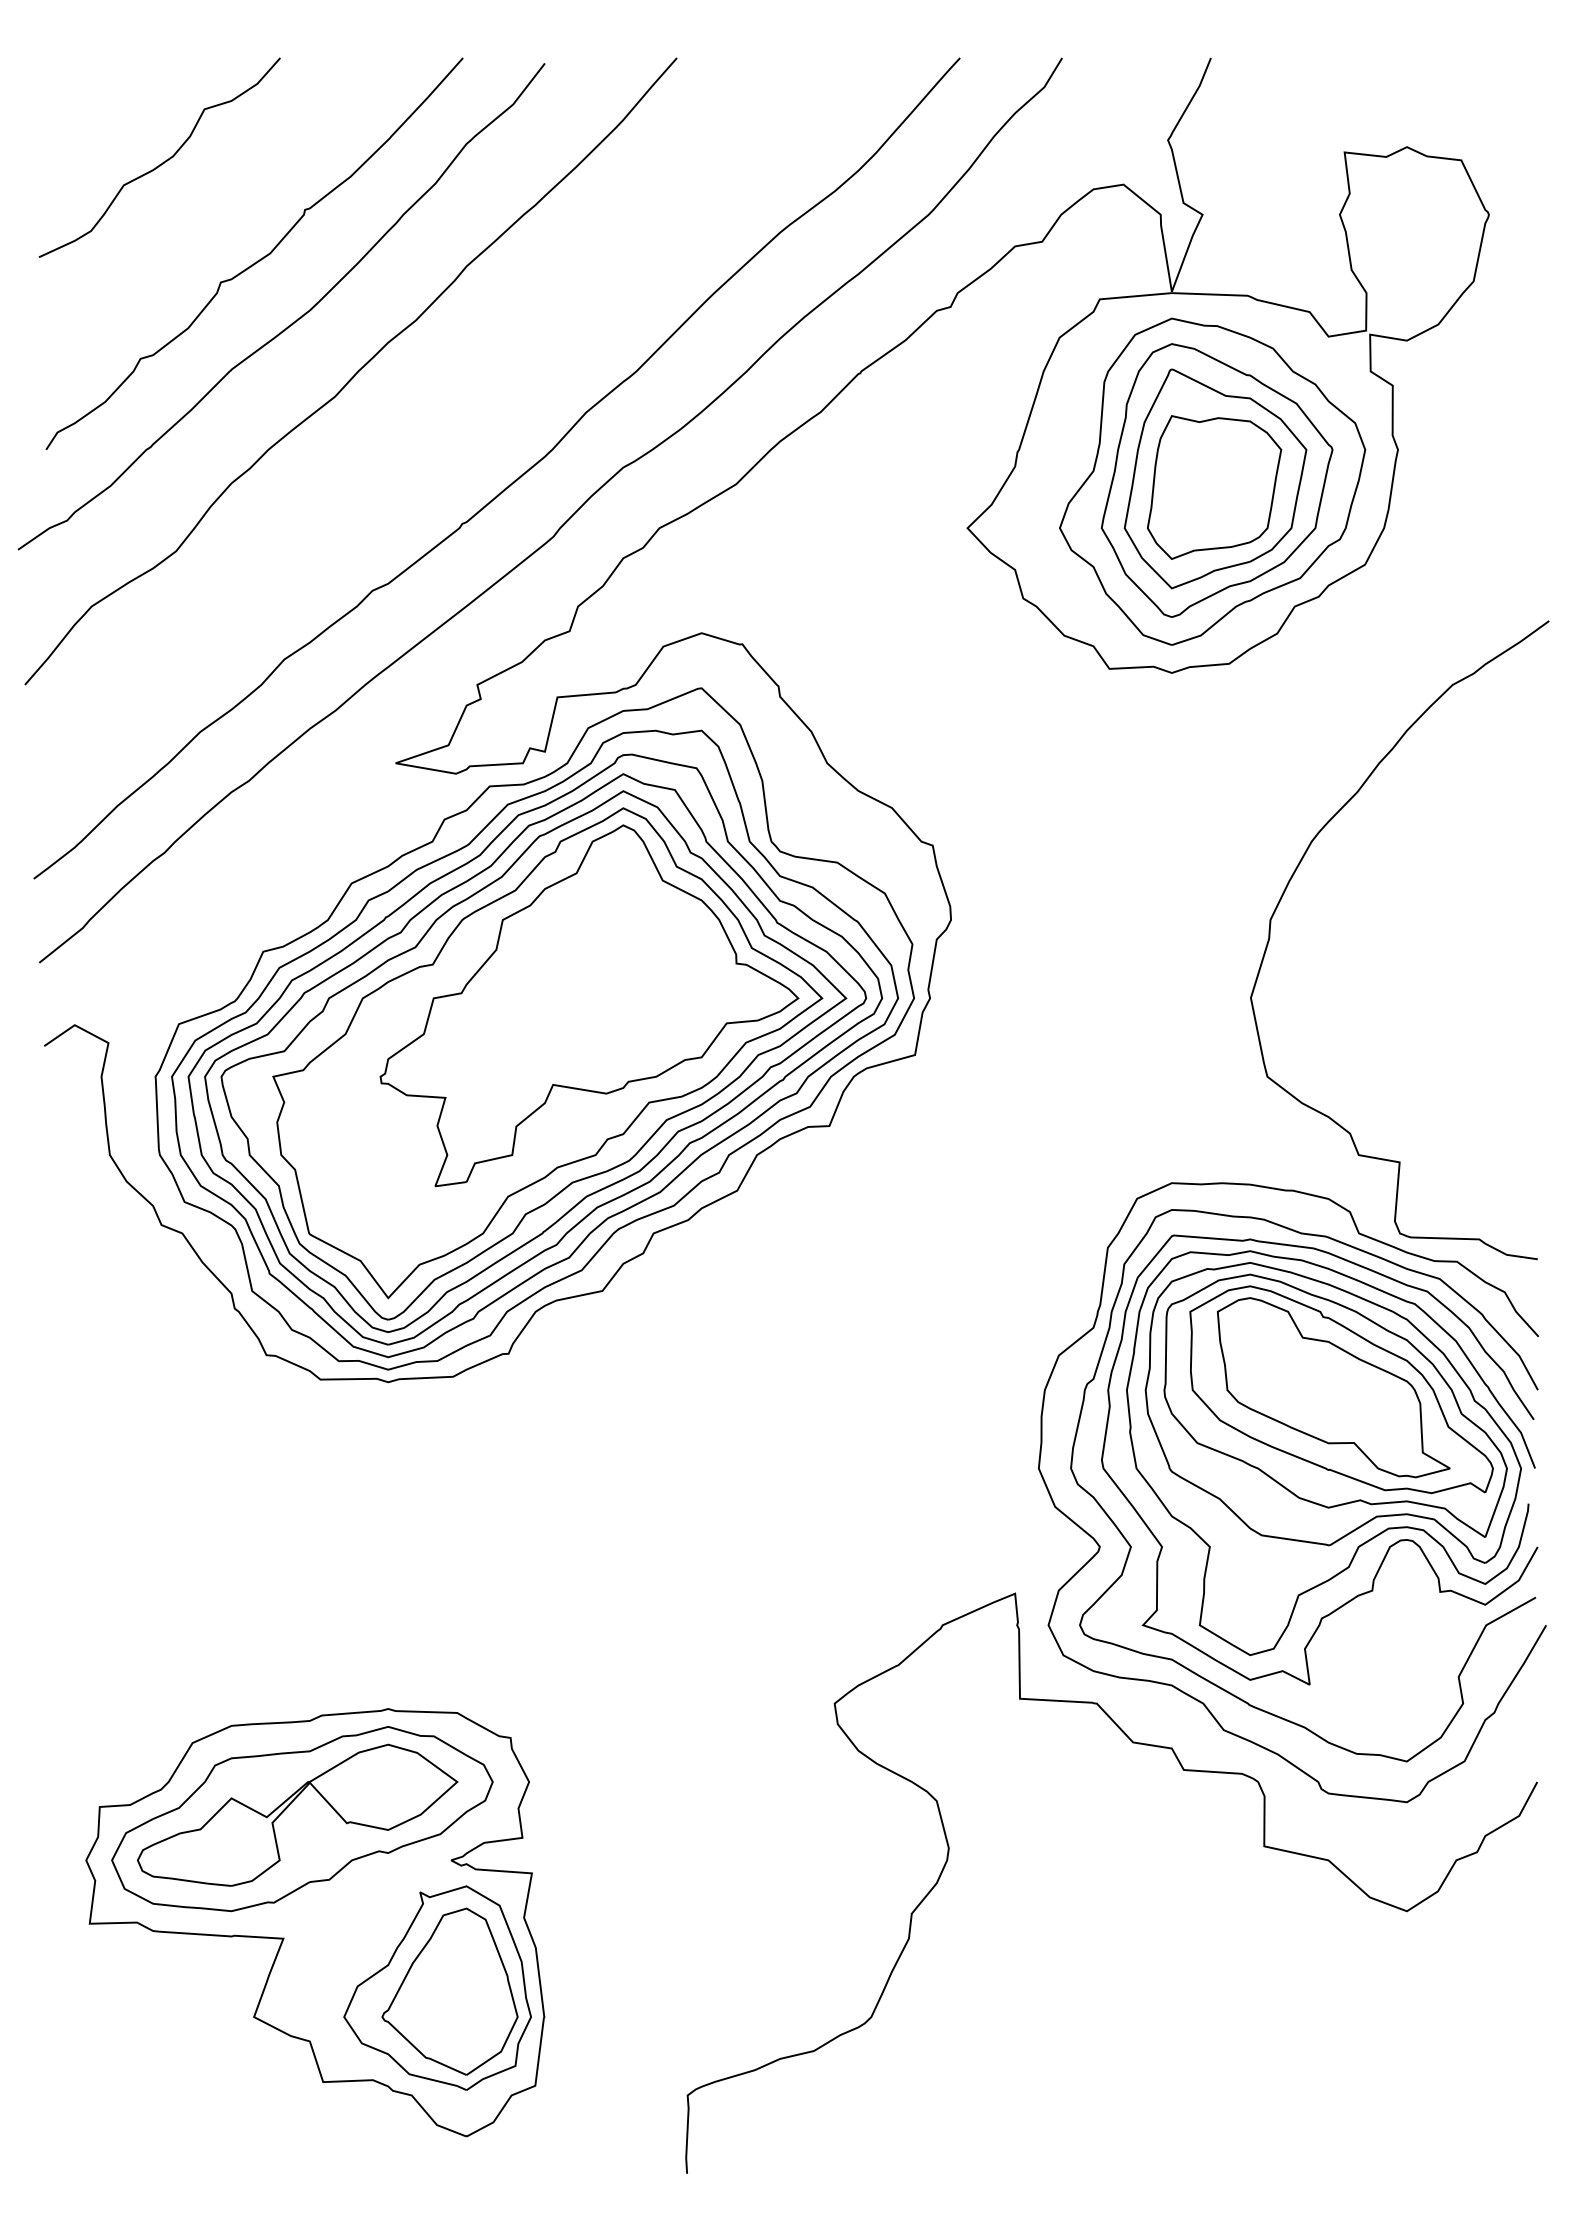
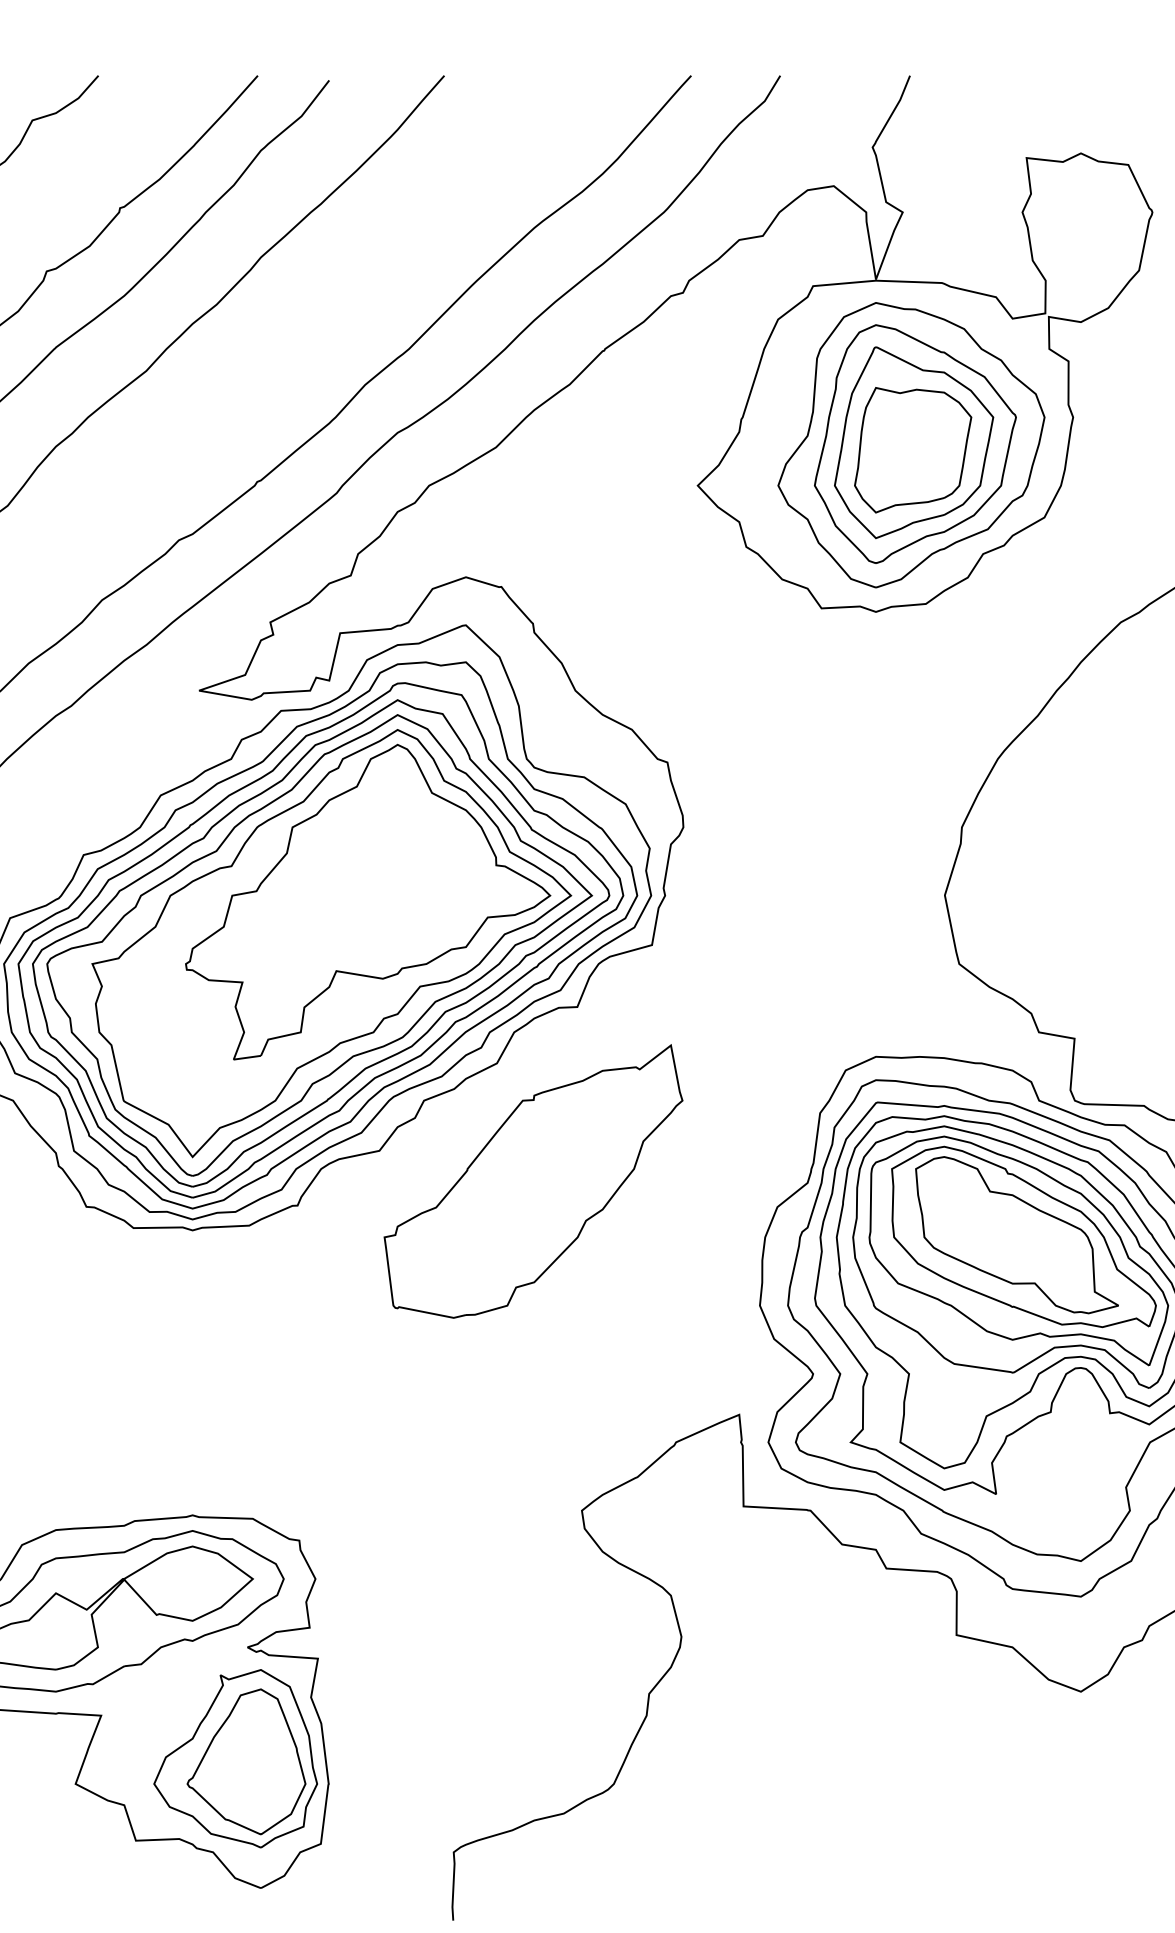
part: (778, 1325) -> (532, 1180), added

